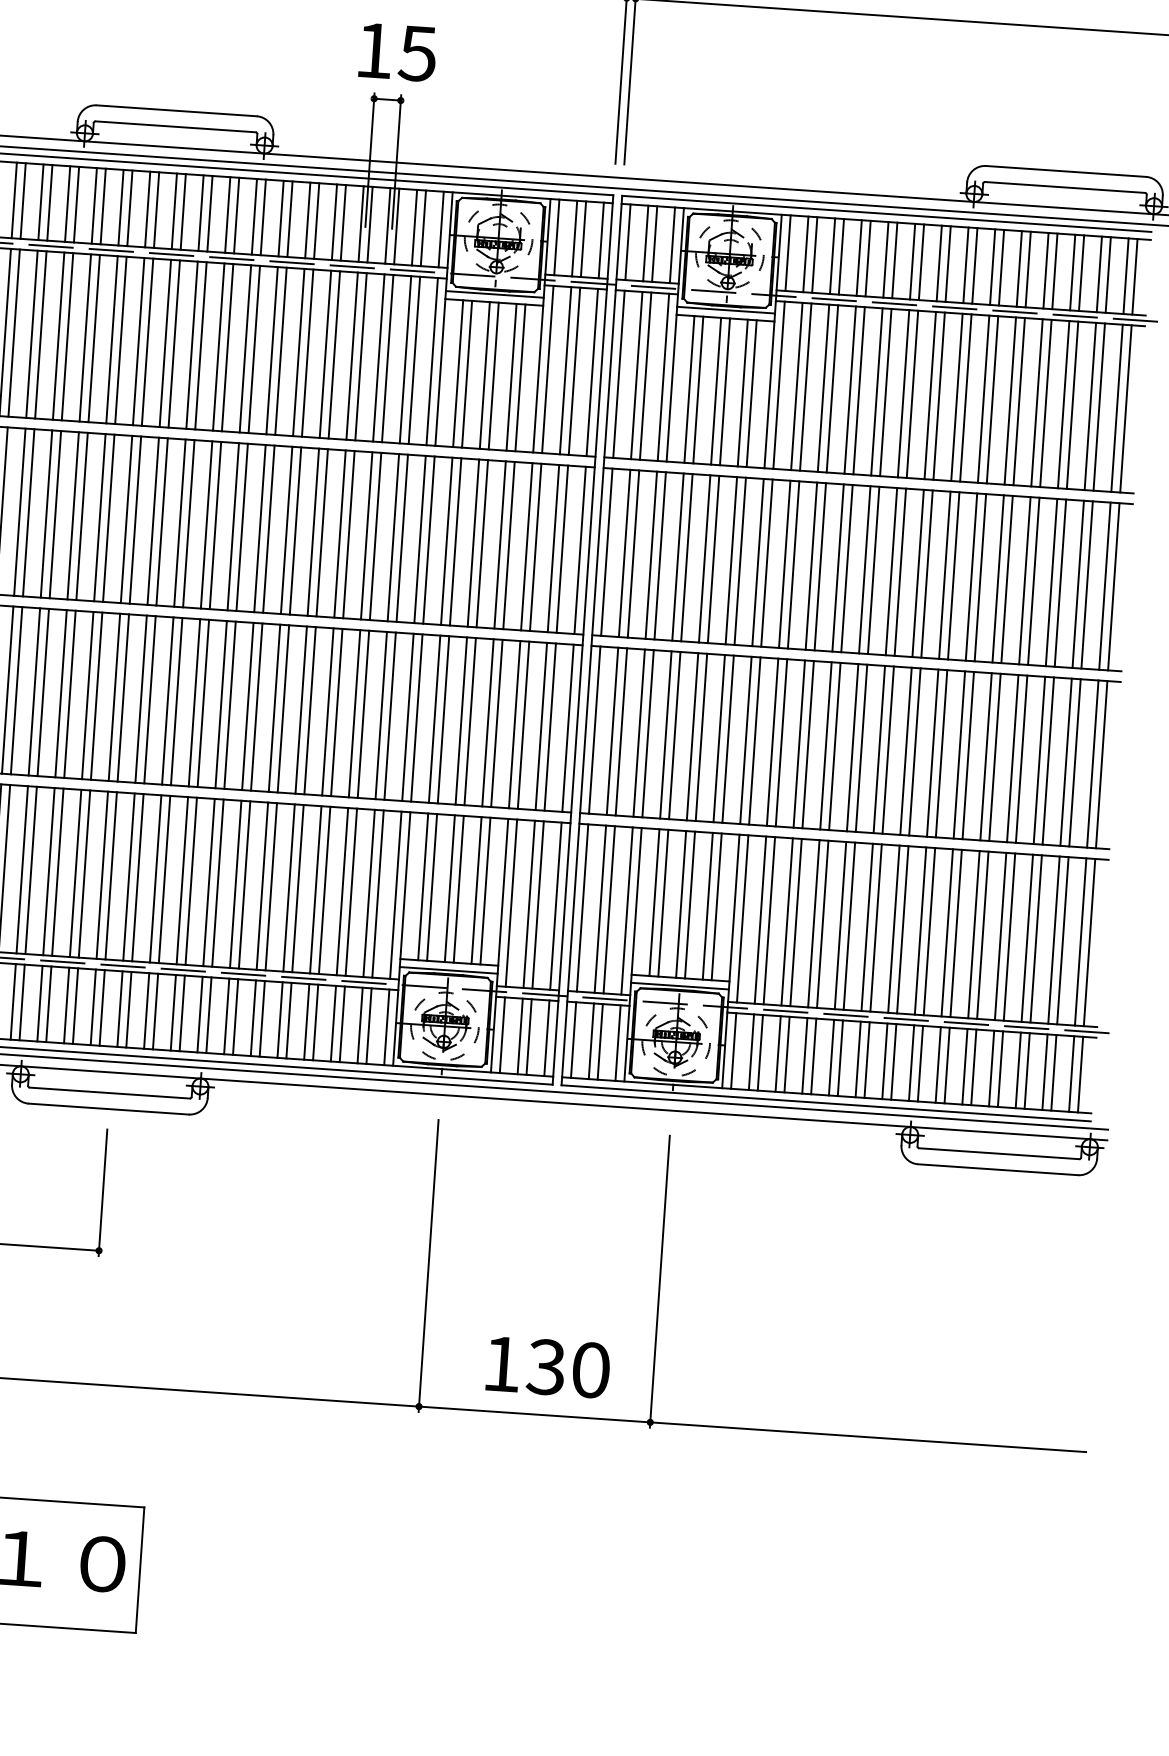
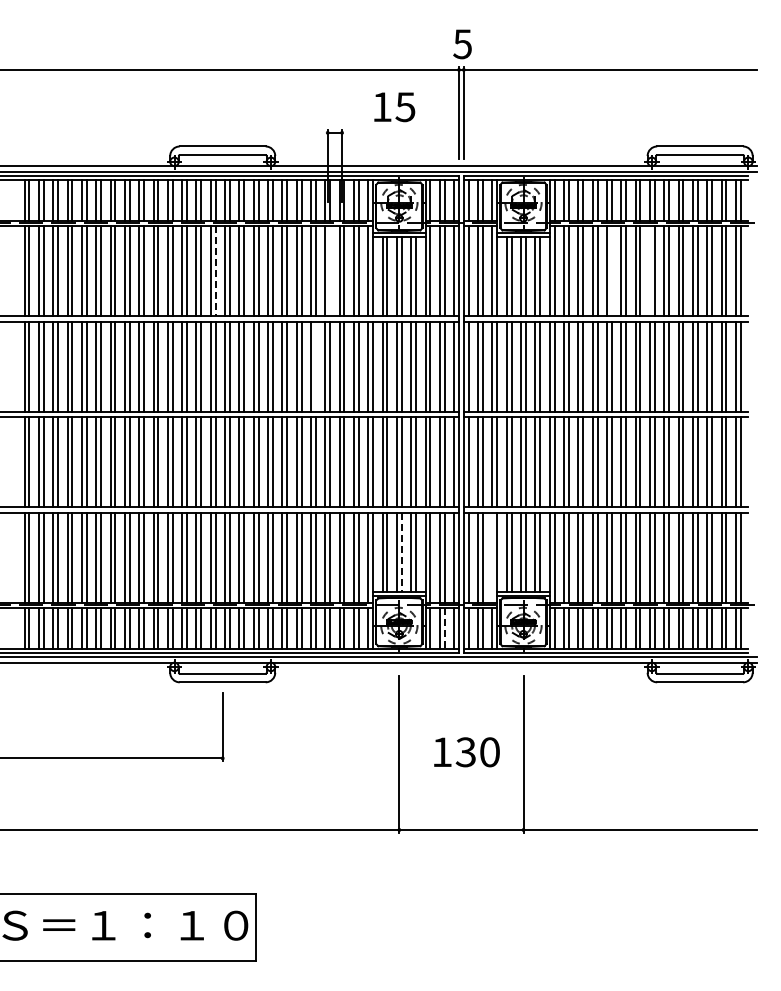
text: (397, 52) -> (394, 107), moved
line: (147, 342) -> (215, 271), solid -> dashed
line: (361, 357) -> (330, 271), removed
line: (885, 393) -> (611, 271), removed
line: (957, 398) -> (650, 271), removed
line: (321, 532) -> (315, 366), removed
line: (458, 889) -> (401, 552), solid -> dashed
line: (627, 910) -> (492, 557), removed
line: (528, 1038) -> (444, 629), solid -> dashed
text: (547, 1367) -> (466, 752), moved

